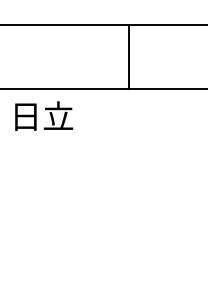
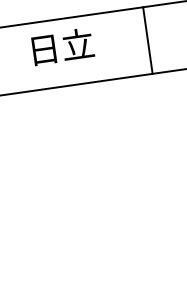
line: (128, 56) -> (147, 40), moved
text: (44, 115) -> (63, 45), moved

